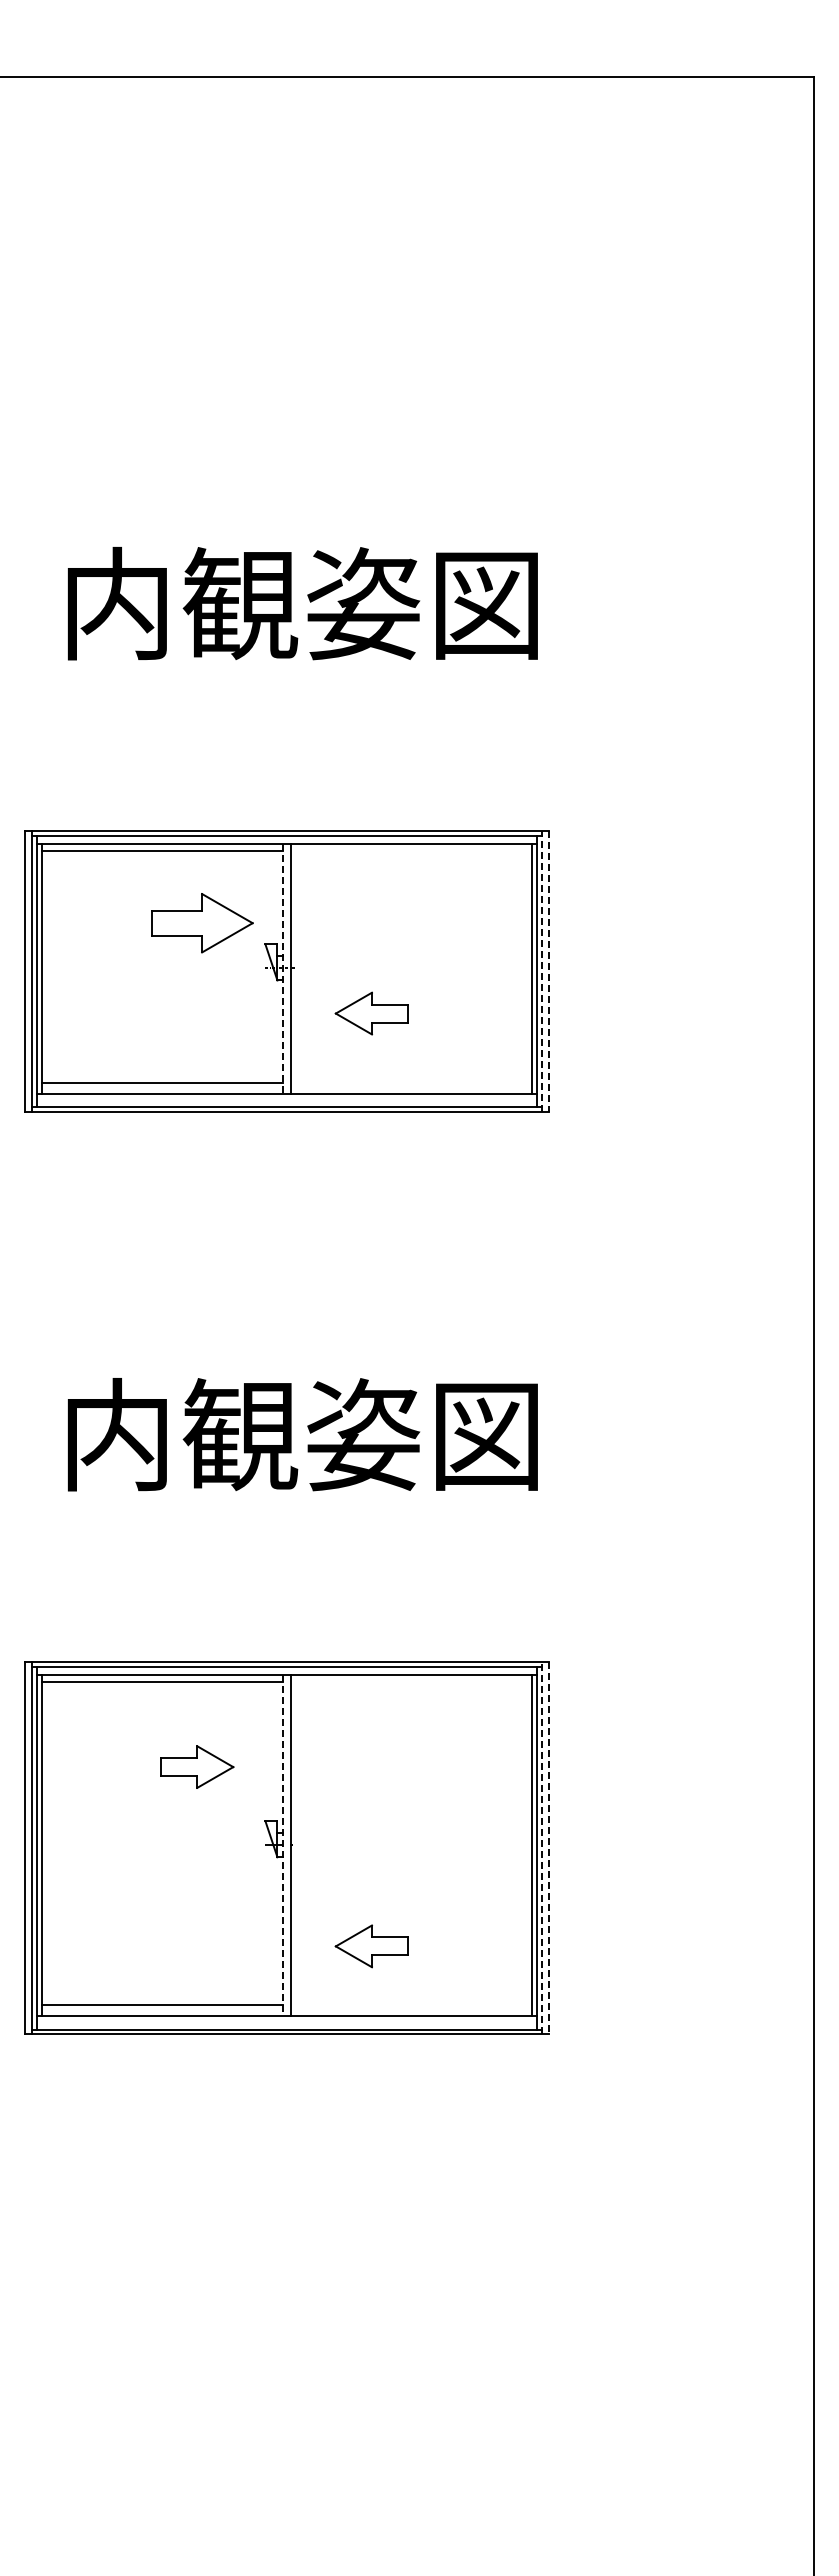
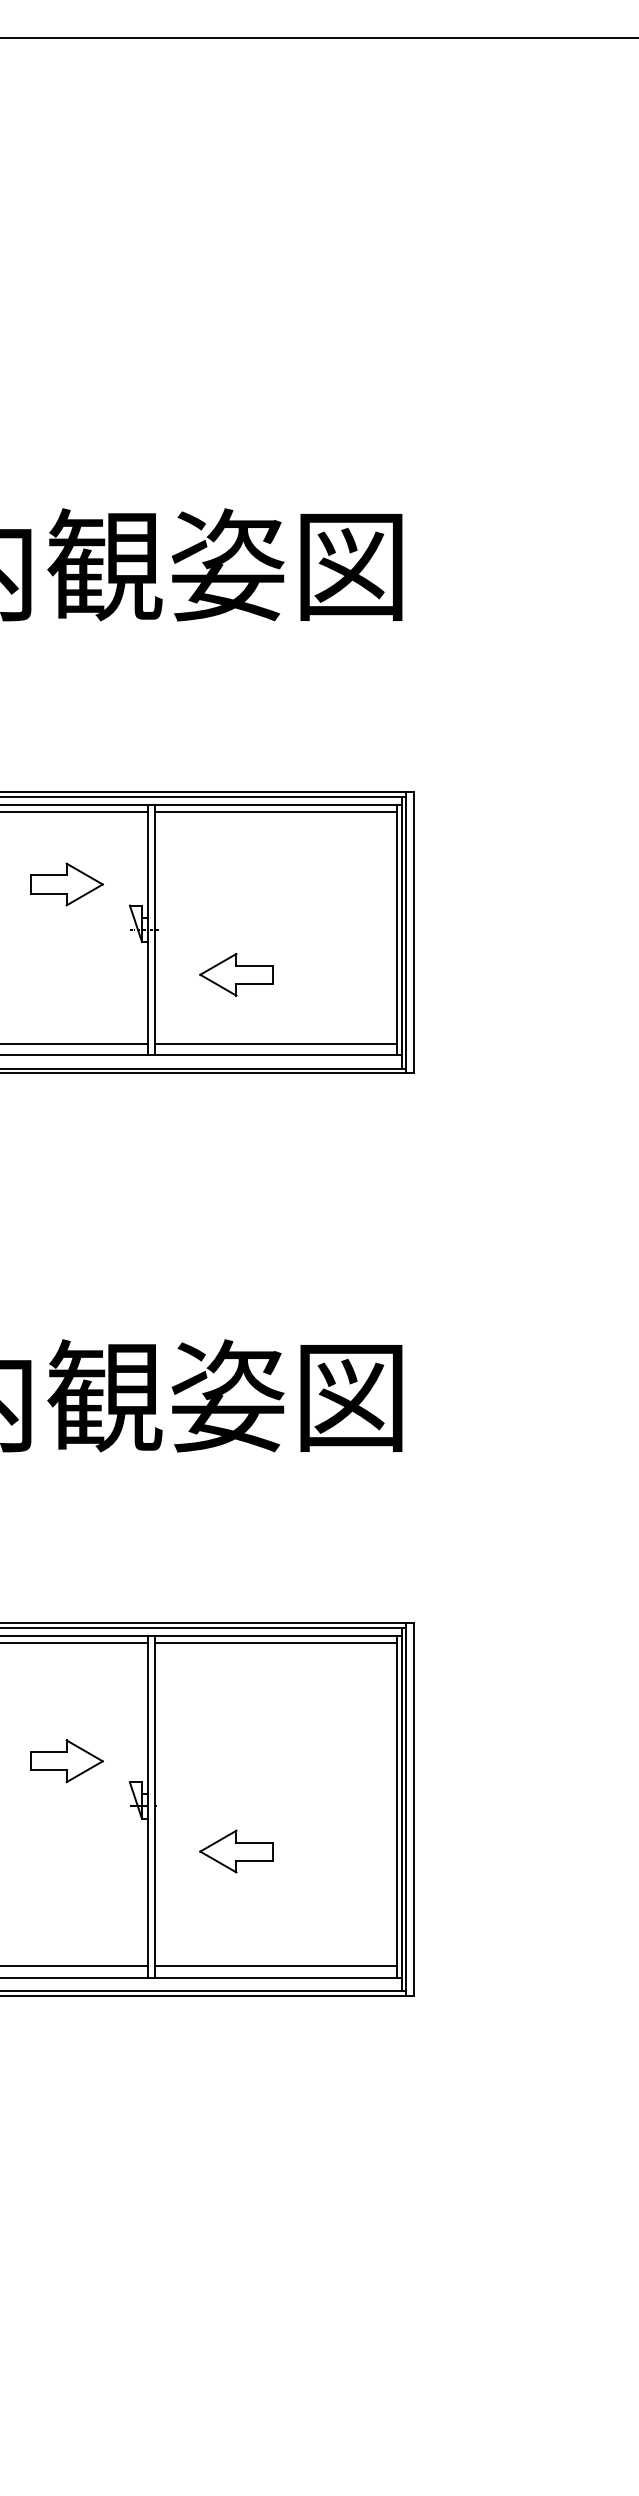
line: (411, 850) -> (275, 811), added
part: (202, 923) -> (66, 884), size x0.71
line: (283, 969) -> (147, 930), dashed -> solid
line: (542, 970) -> (406, 931), dashed -> solid
line: (549, 971) -> (413, 932), dashed -> solid
line: (411, 1082) -> (275, 1043), added
line: (411, 1681) -> (275, 1642), added
part: (197, 1766) -> (66, 1760), moved
line: (283, 1845) -> (147, 1806), dashed -> solid
line: (542, 1847) -> (406, 1808), dashed -> solid
line: (549, 1848) -> (413, 1809), dashed -> solid
part: (371, 1946) -> (235, 1851), moved
line: (411, 2005) -> (275, 1966), added

